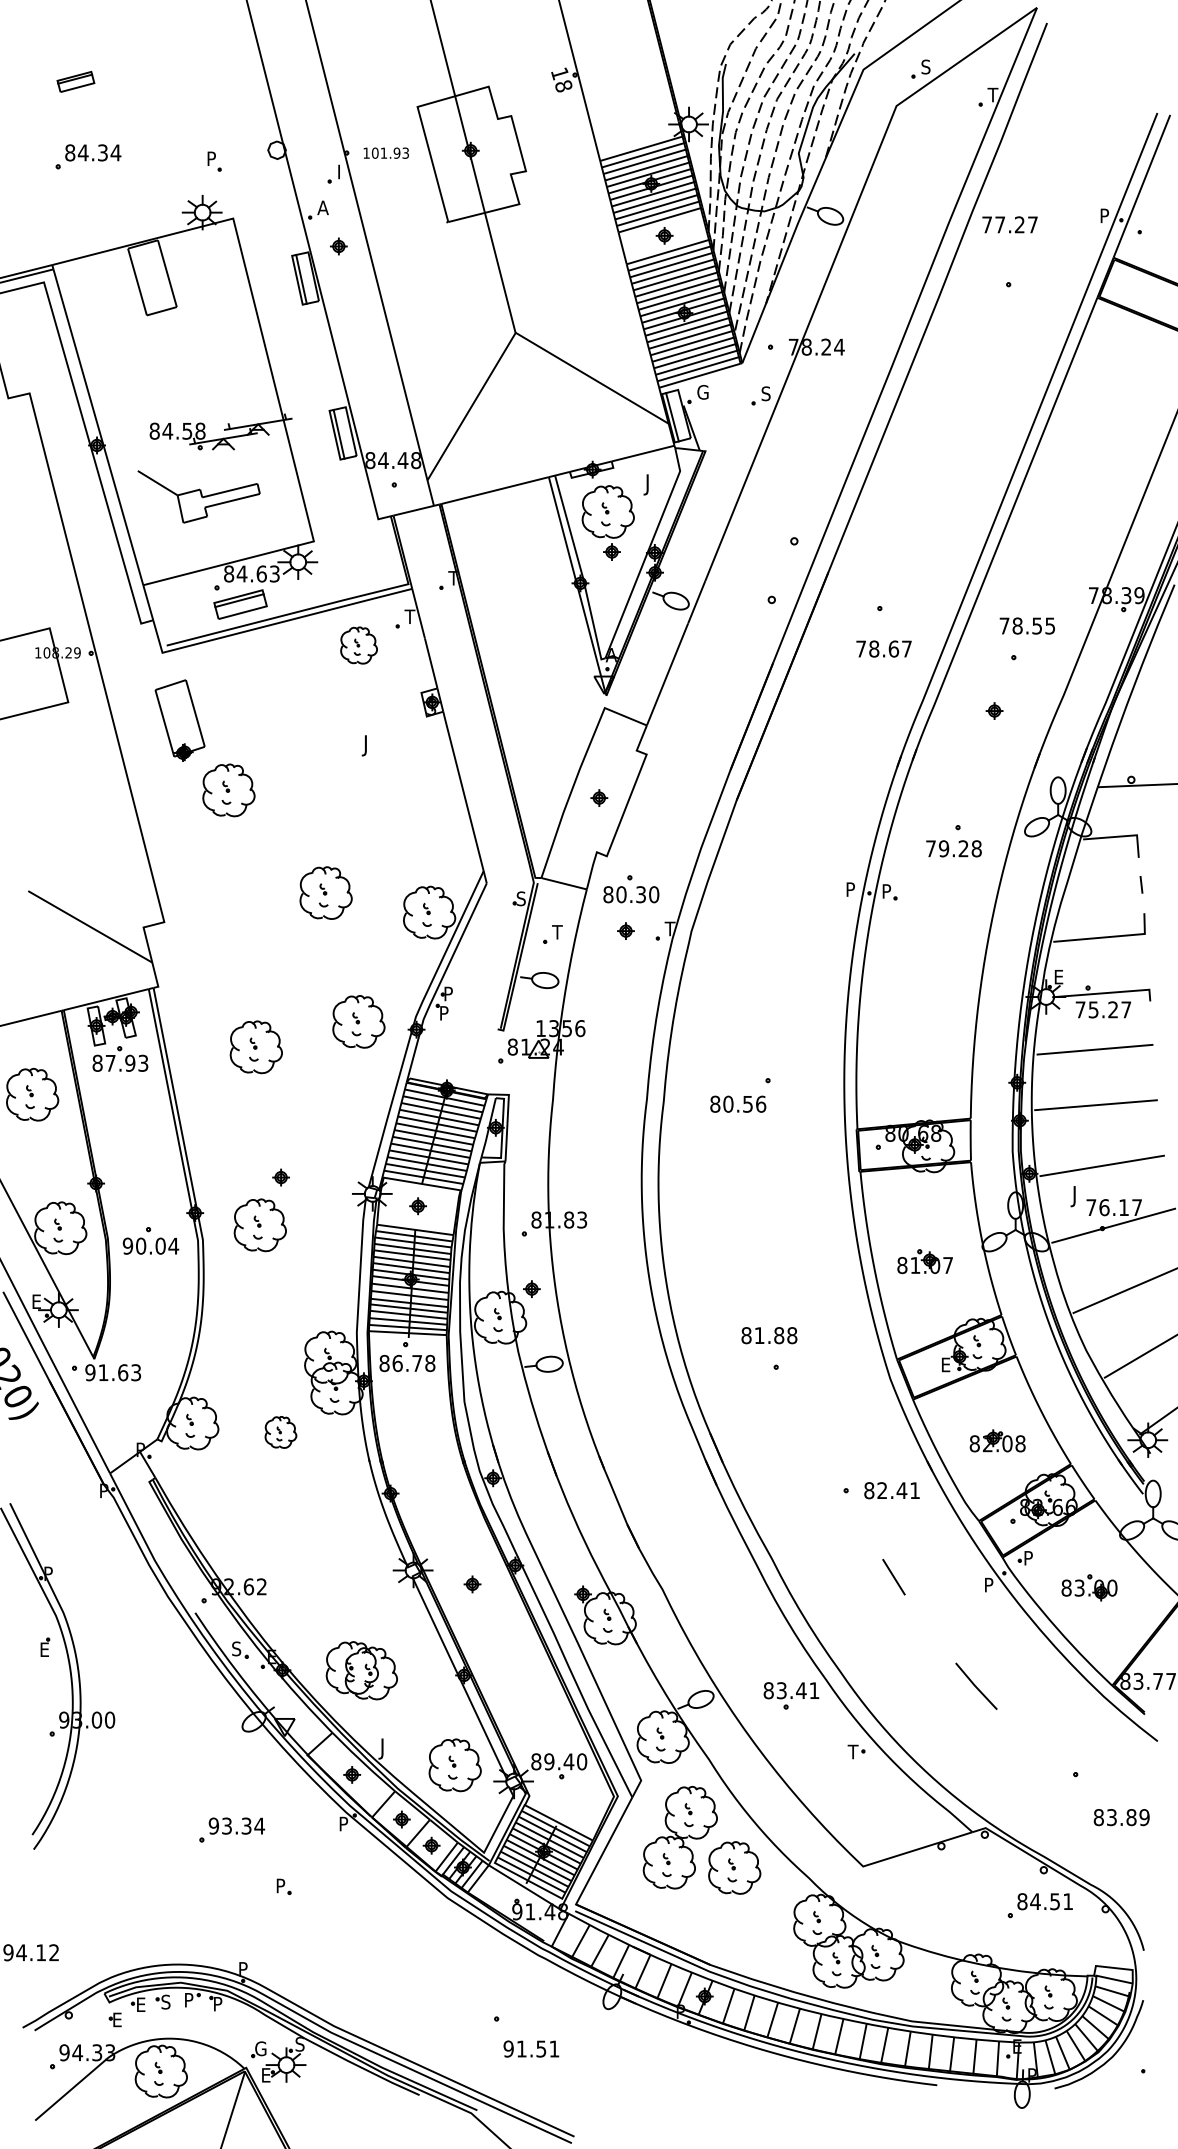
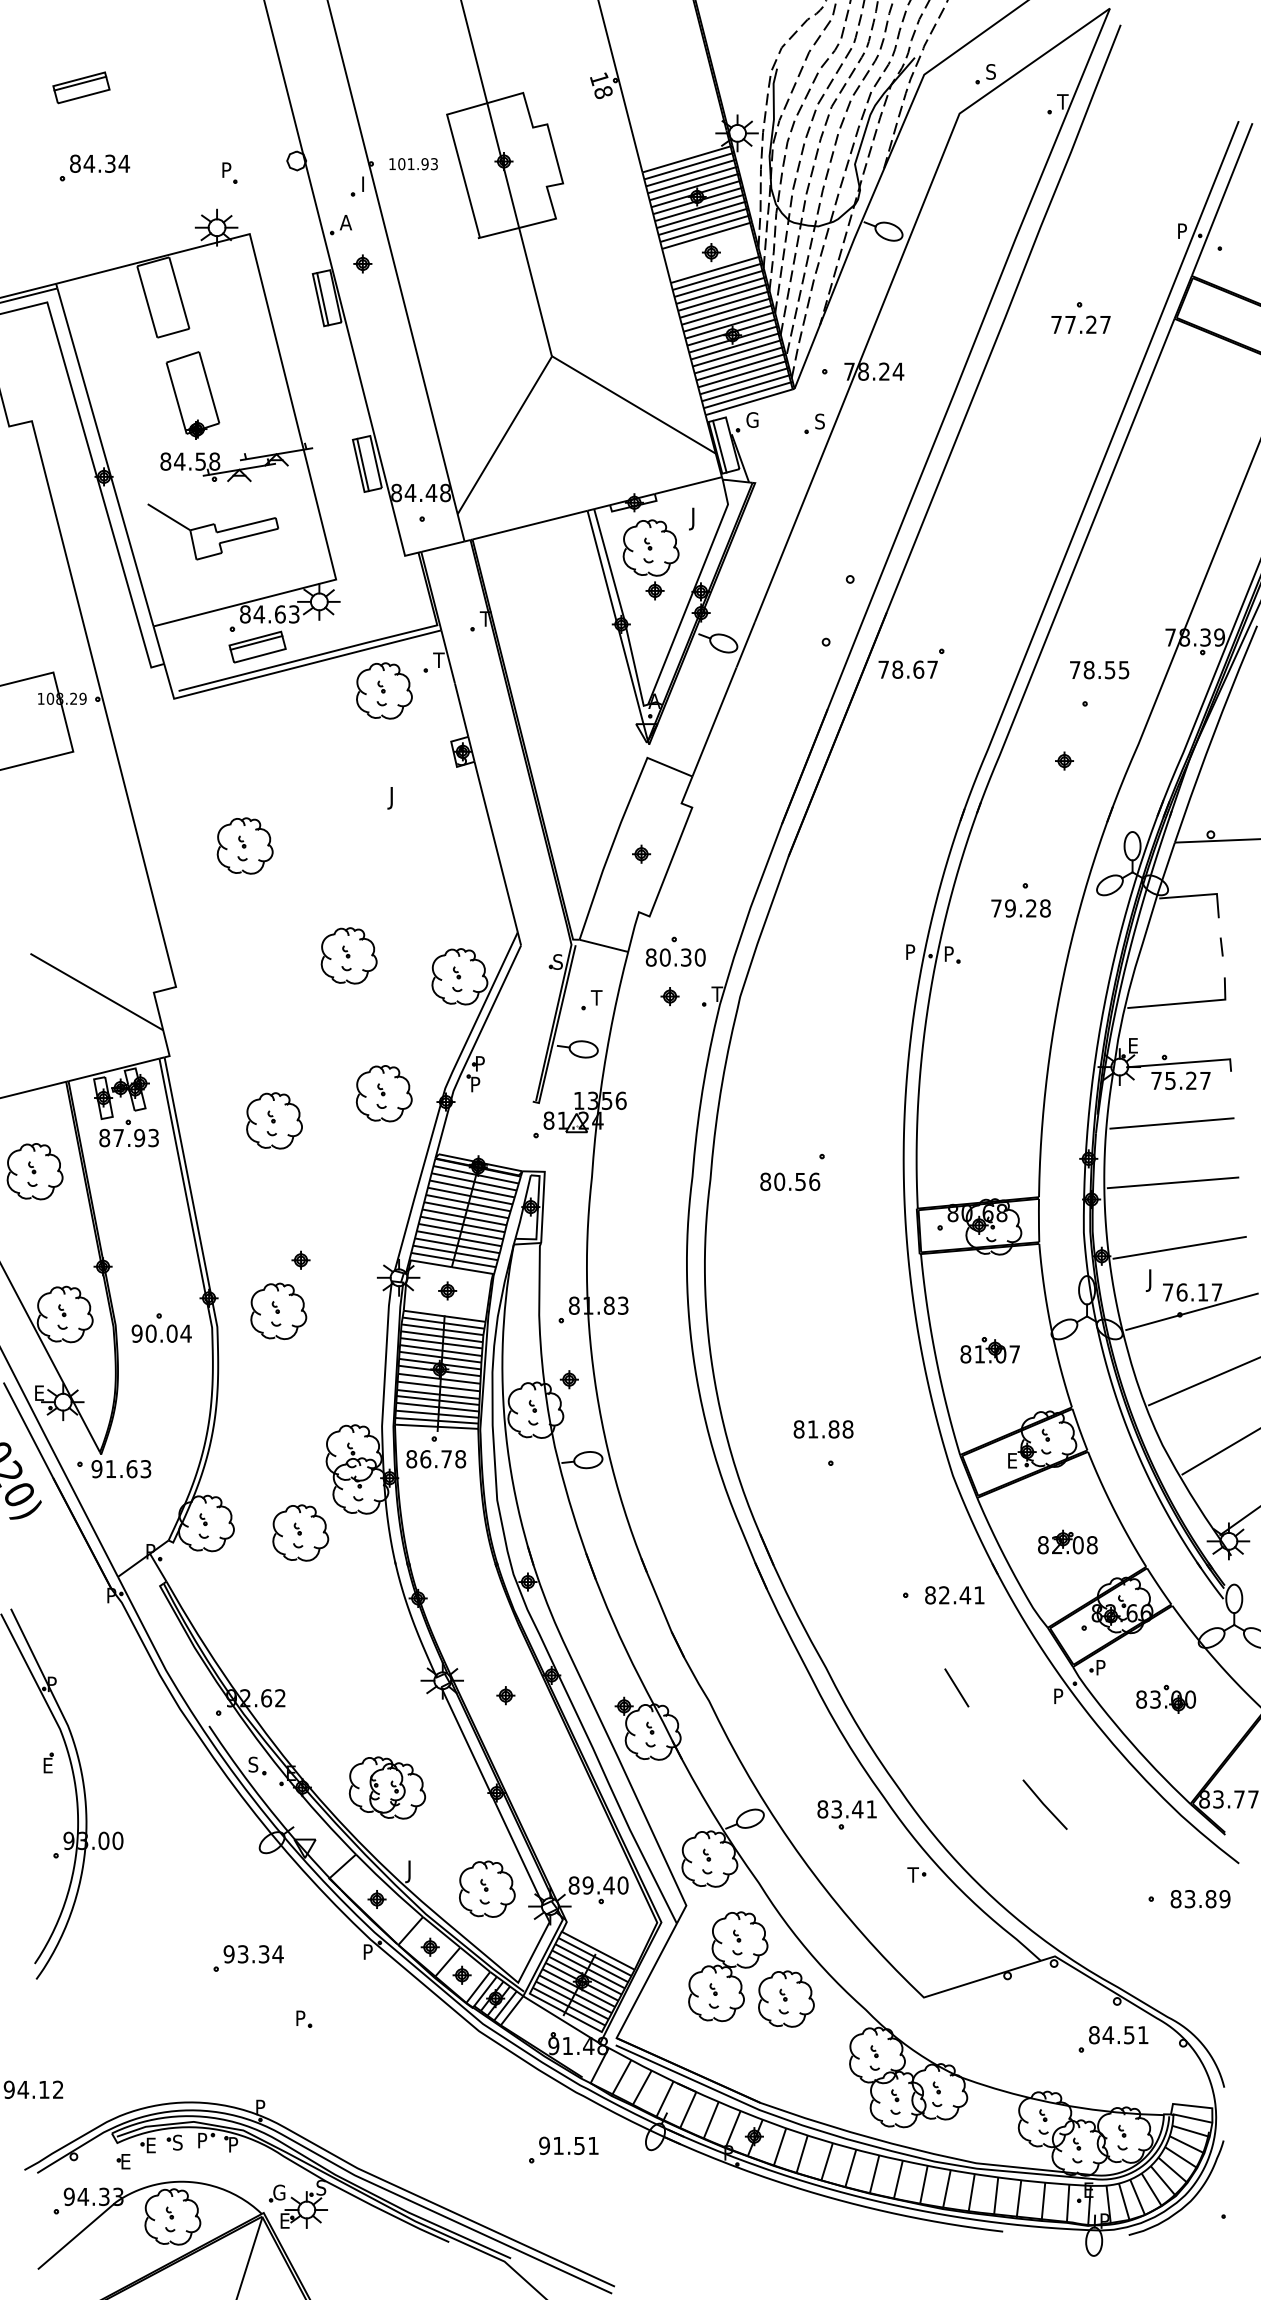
part: (75, 81) -> (81, 87), size x1.43
text: (1009, 224) -> (1080, 324), moved
part: (359, 645) -> (384, 690), size x1.43
text: (883, 648) -> (907, 669), moved
part: (179, 720) -> (192, 395), moved
part: (280, 1431) -> (300, 1532), size x1.67
text: (1121, 1817) -> (1200, 1899), moved
text: (531, 2048) -> (568, 2145), moved

